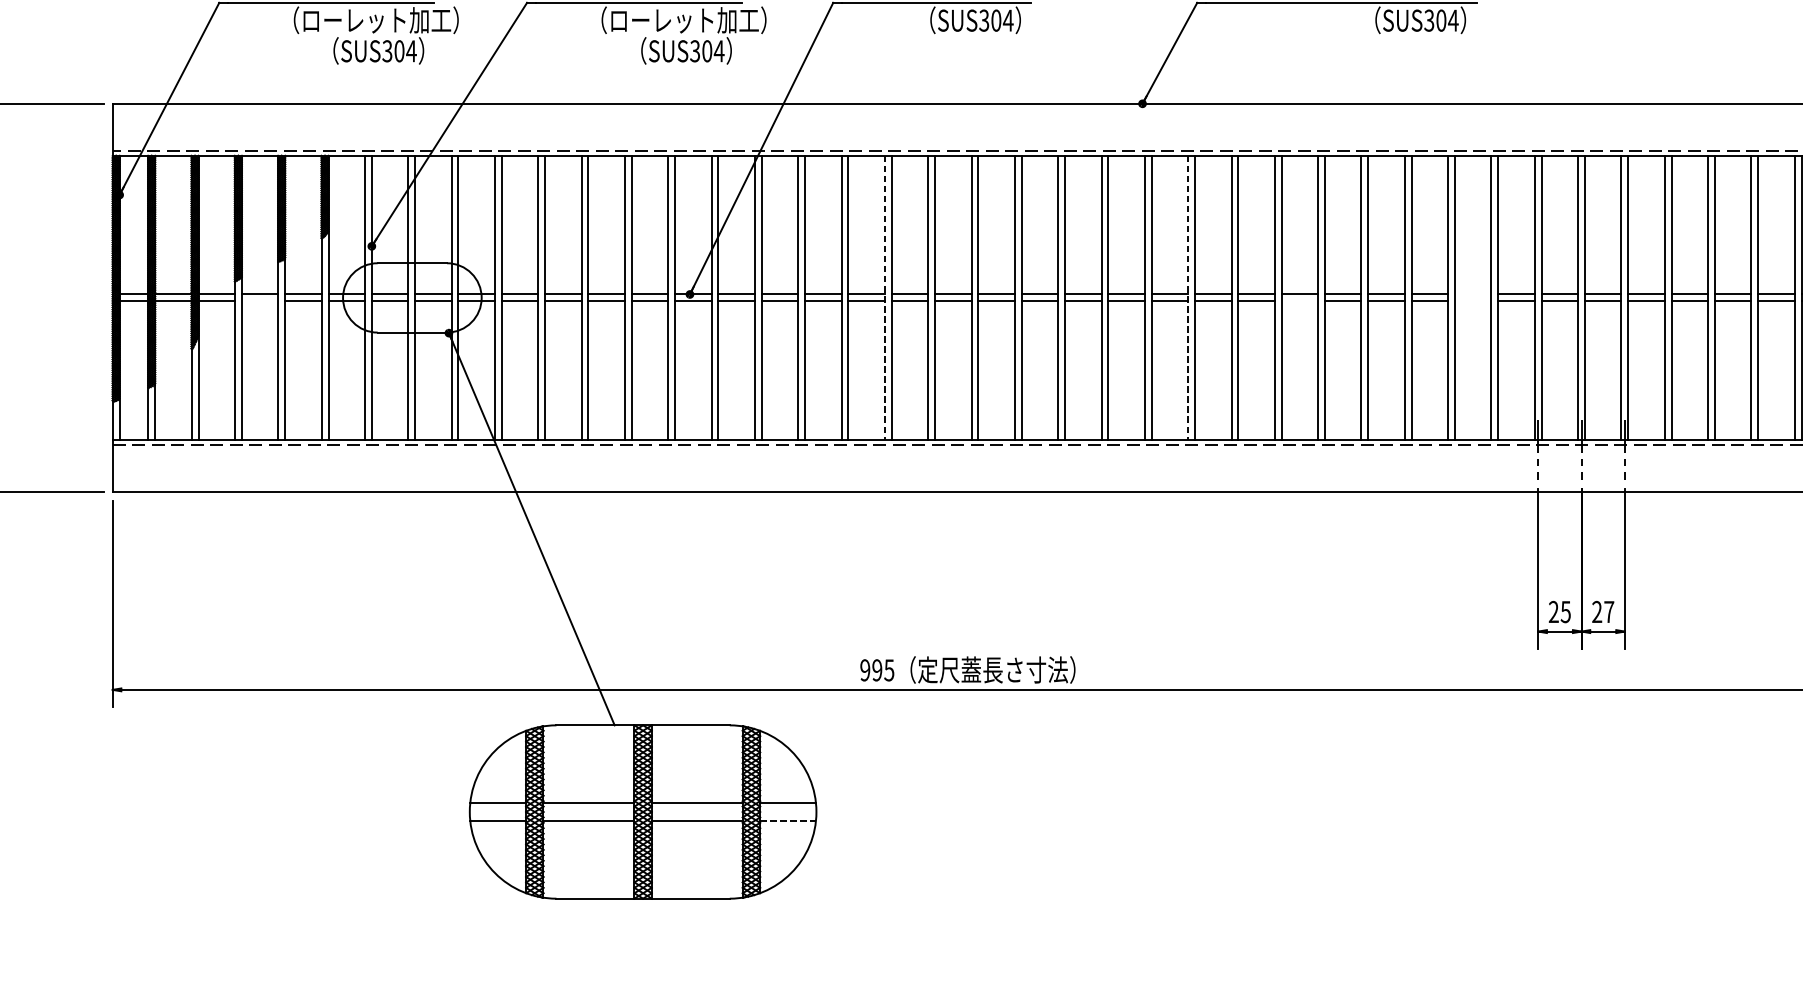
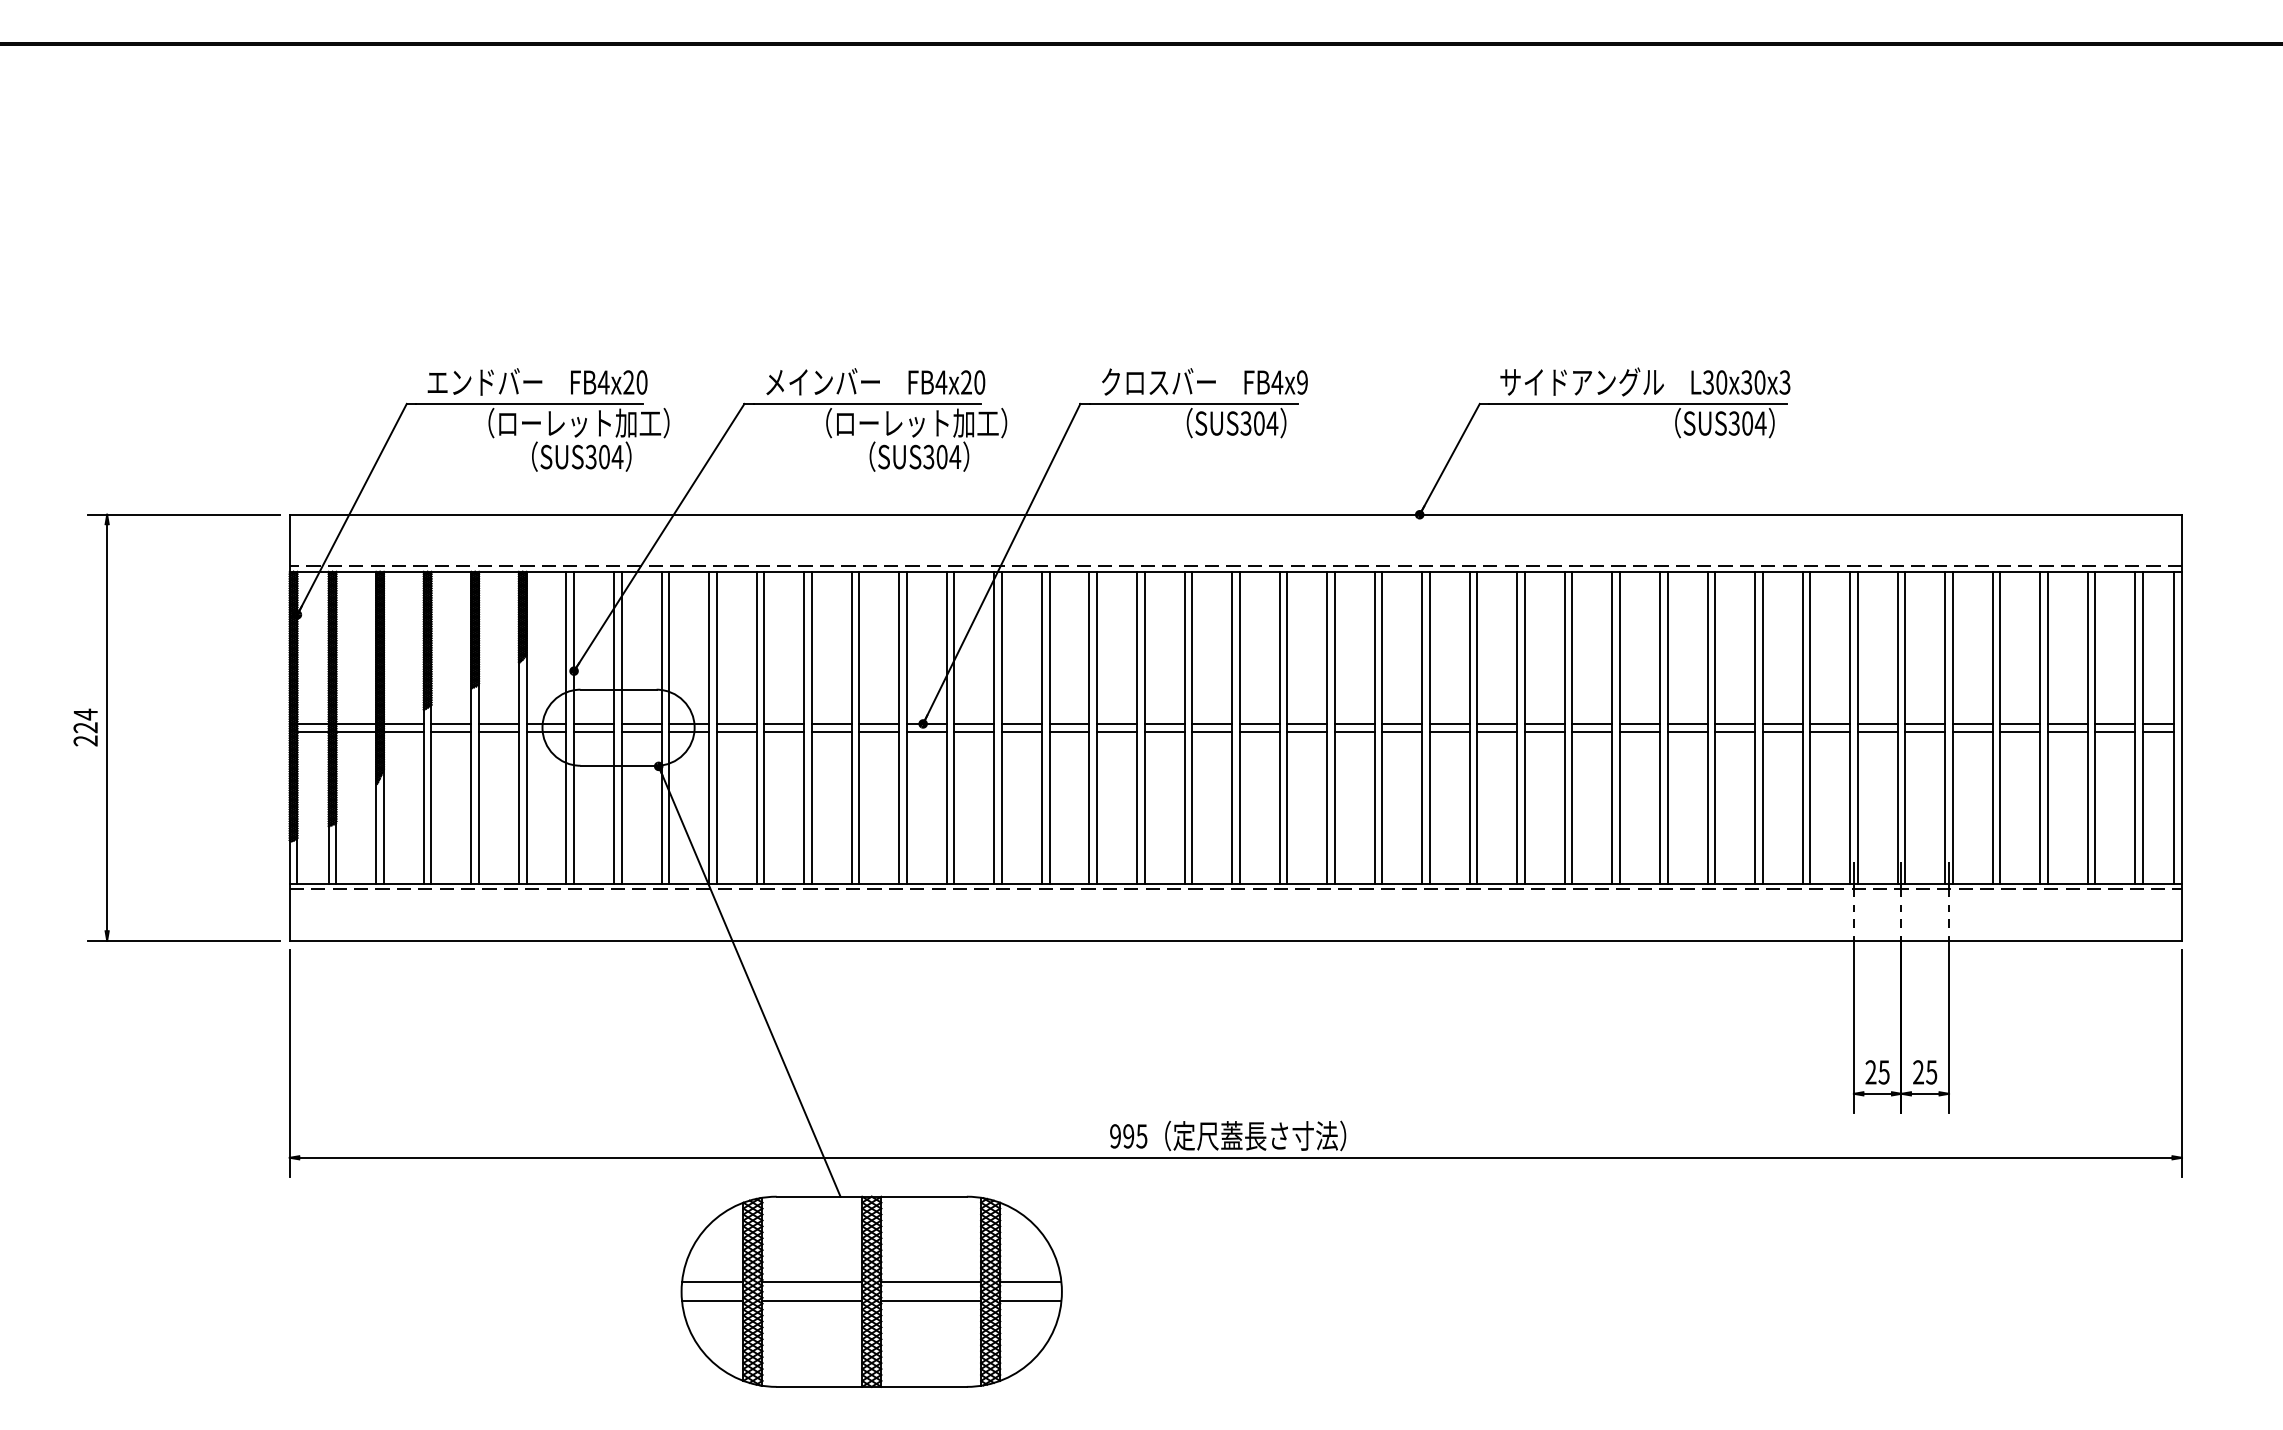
line: (1473, 294) -> (1782, 723), added
line: (884, 297) -> (1136, 727), dashed -> solid
line: (1187, 297) -> (1469, 727), dashed -> solid
line: (260, 301) -> (451, 731), added
line: (1300, 301) -> (1592, 731), added
line: (1473, 301) -> (1782, 731), added
text: (1608, 612) -> (1931, 1072), 27 -> 25
line: (787, 820) -> (1030, 1301), dashed -> solid

